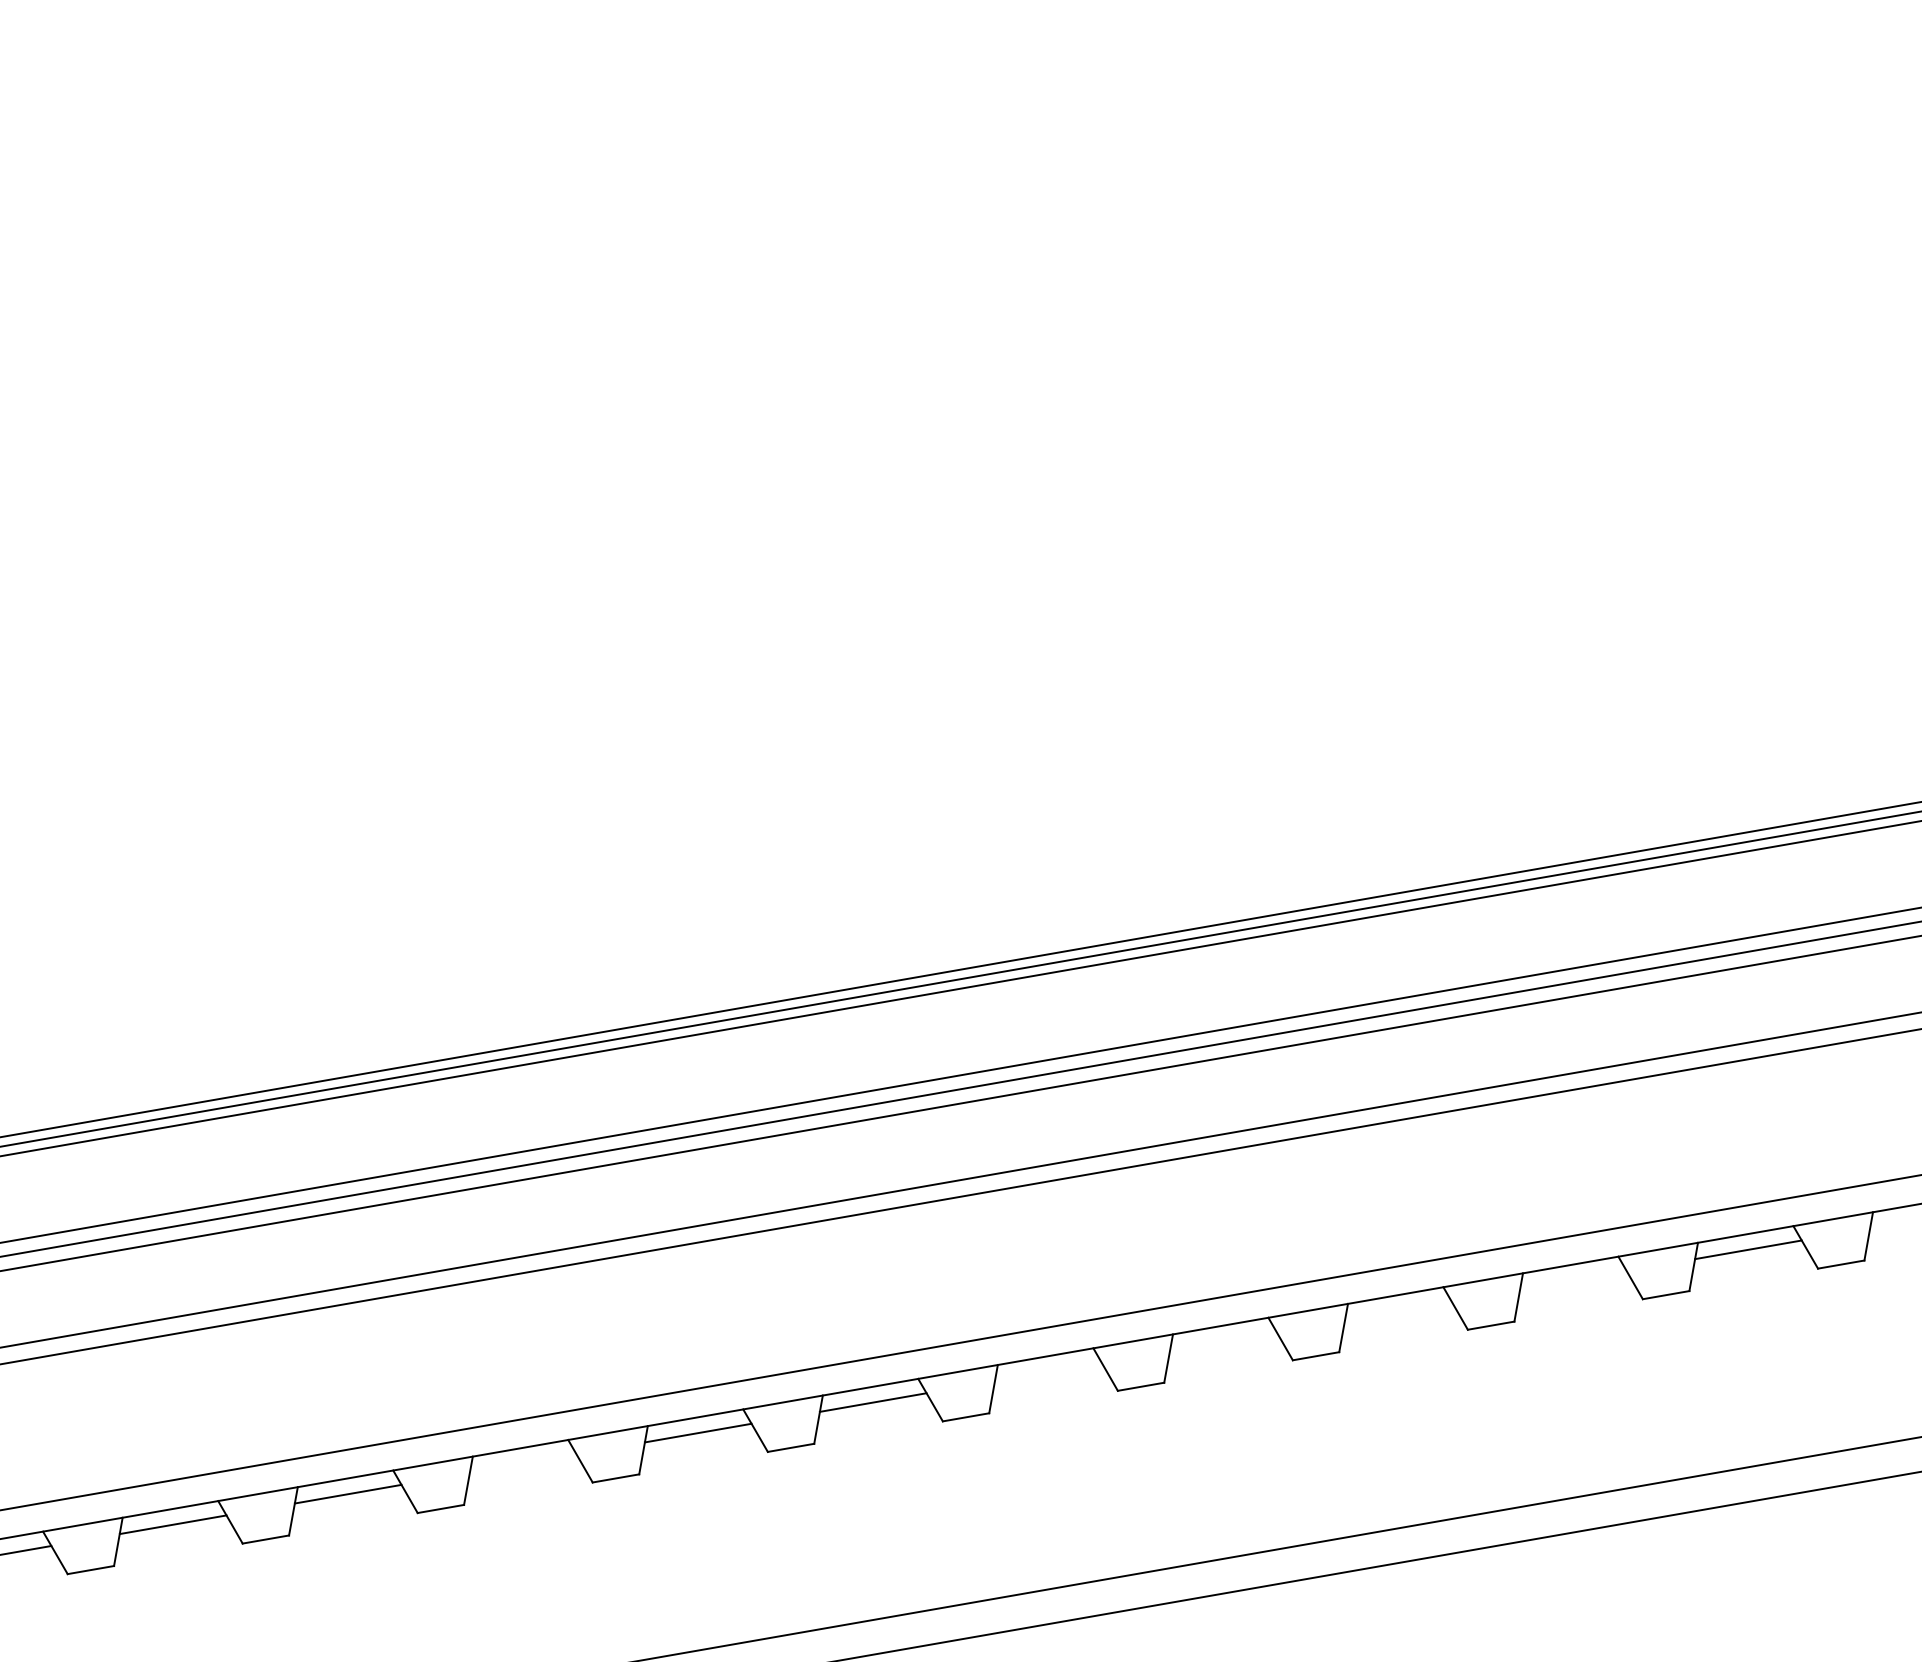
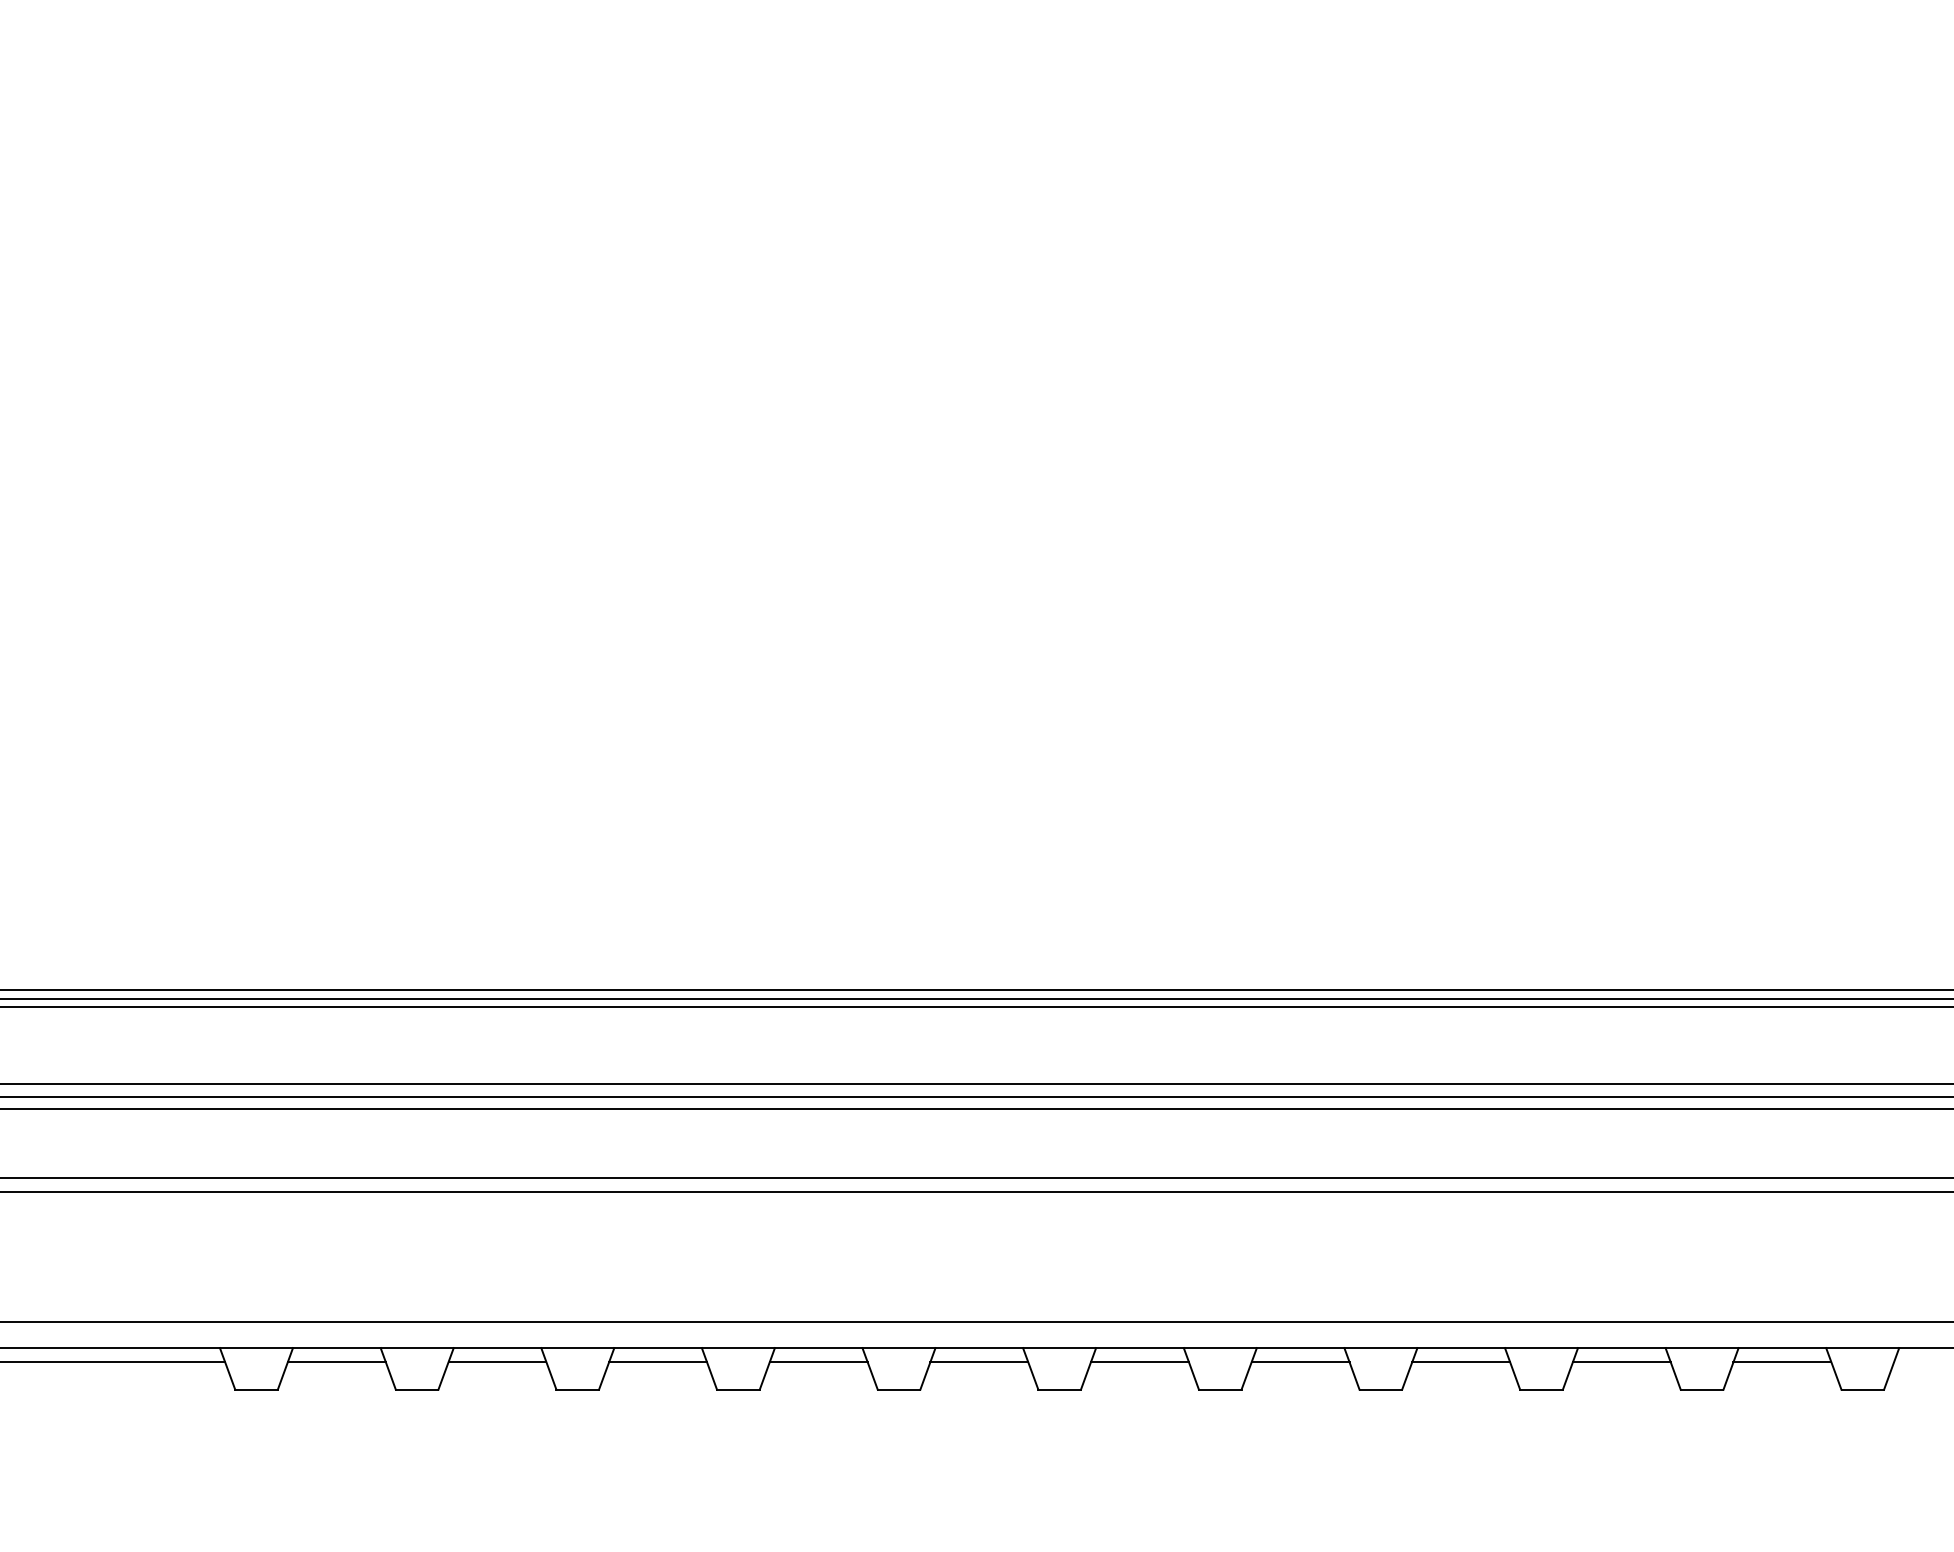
line: (1573, 1280) -> (1621, 1362), added
line: (1398, 1311) -> (1461, 1362), added
line: (1223, 1341) -> (1300, 1362), added
line: (1047, 1372) -> (1139, 1362), added
line: (523, 1463) -> (658, 1362), added

